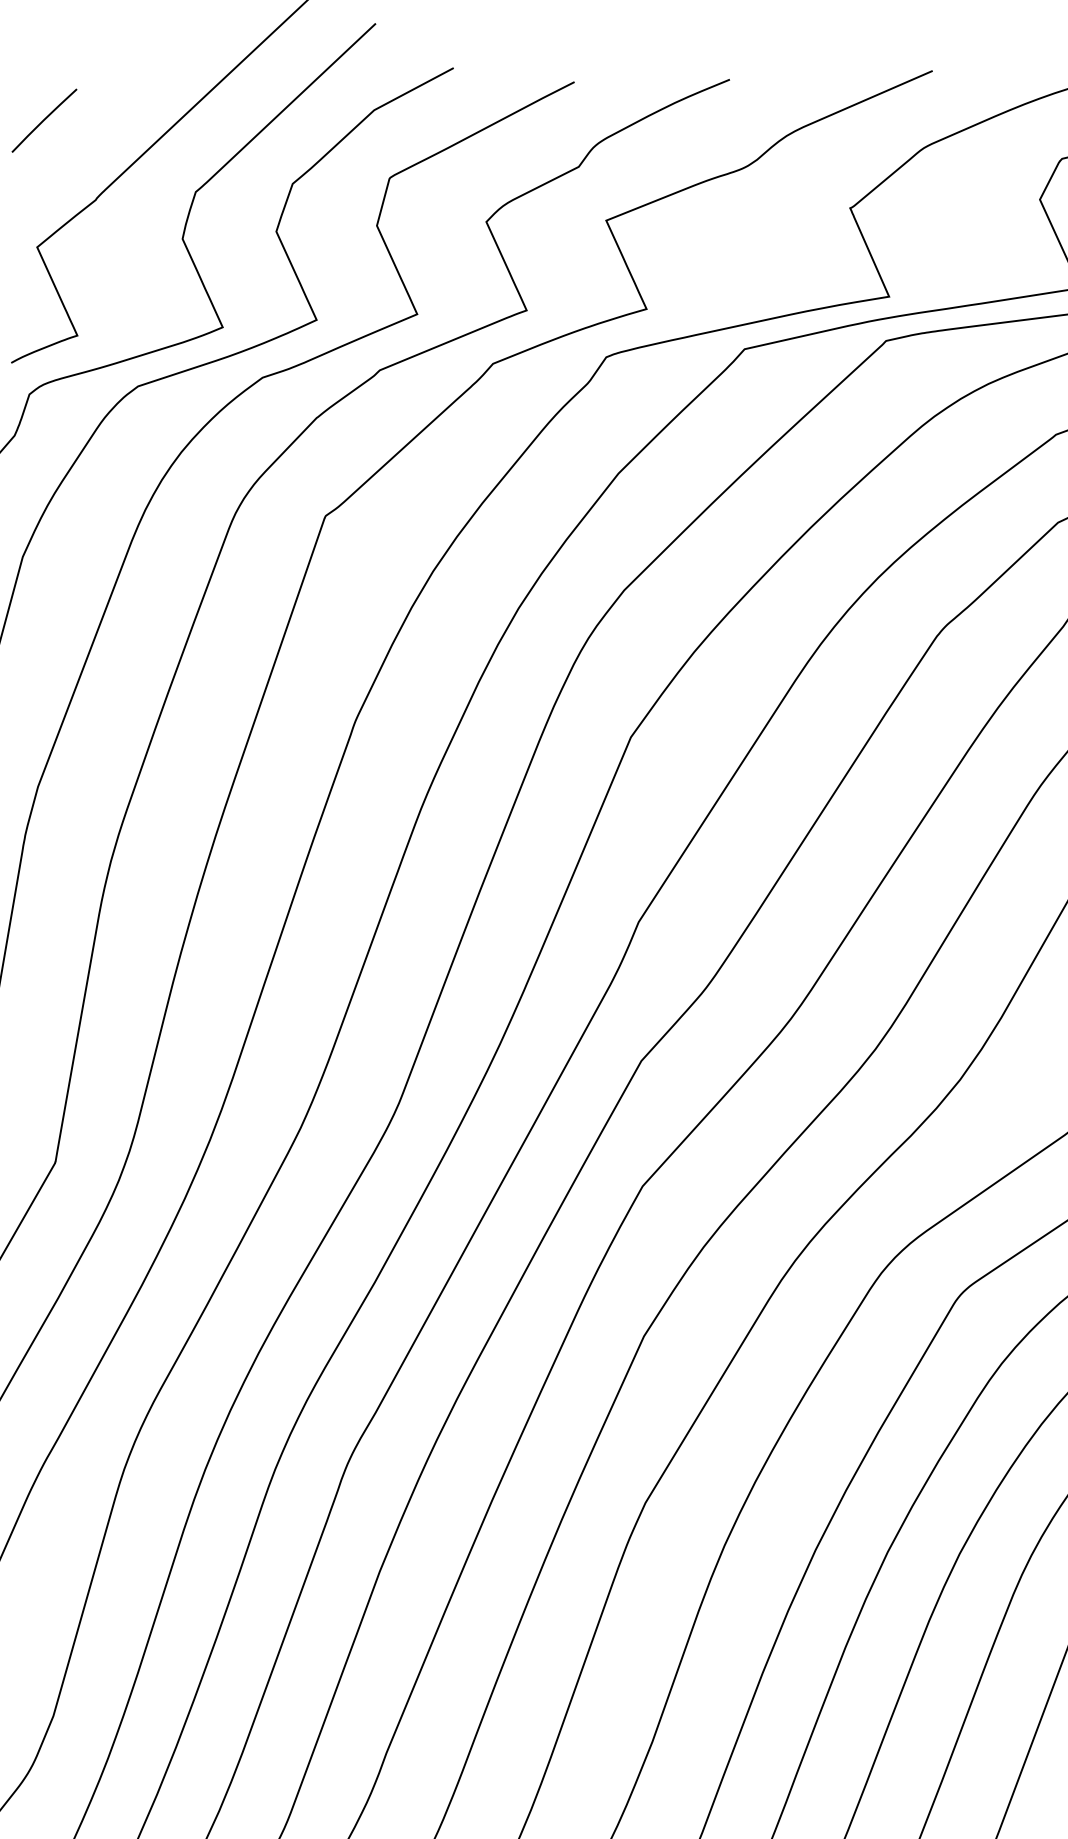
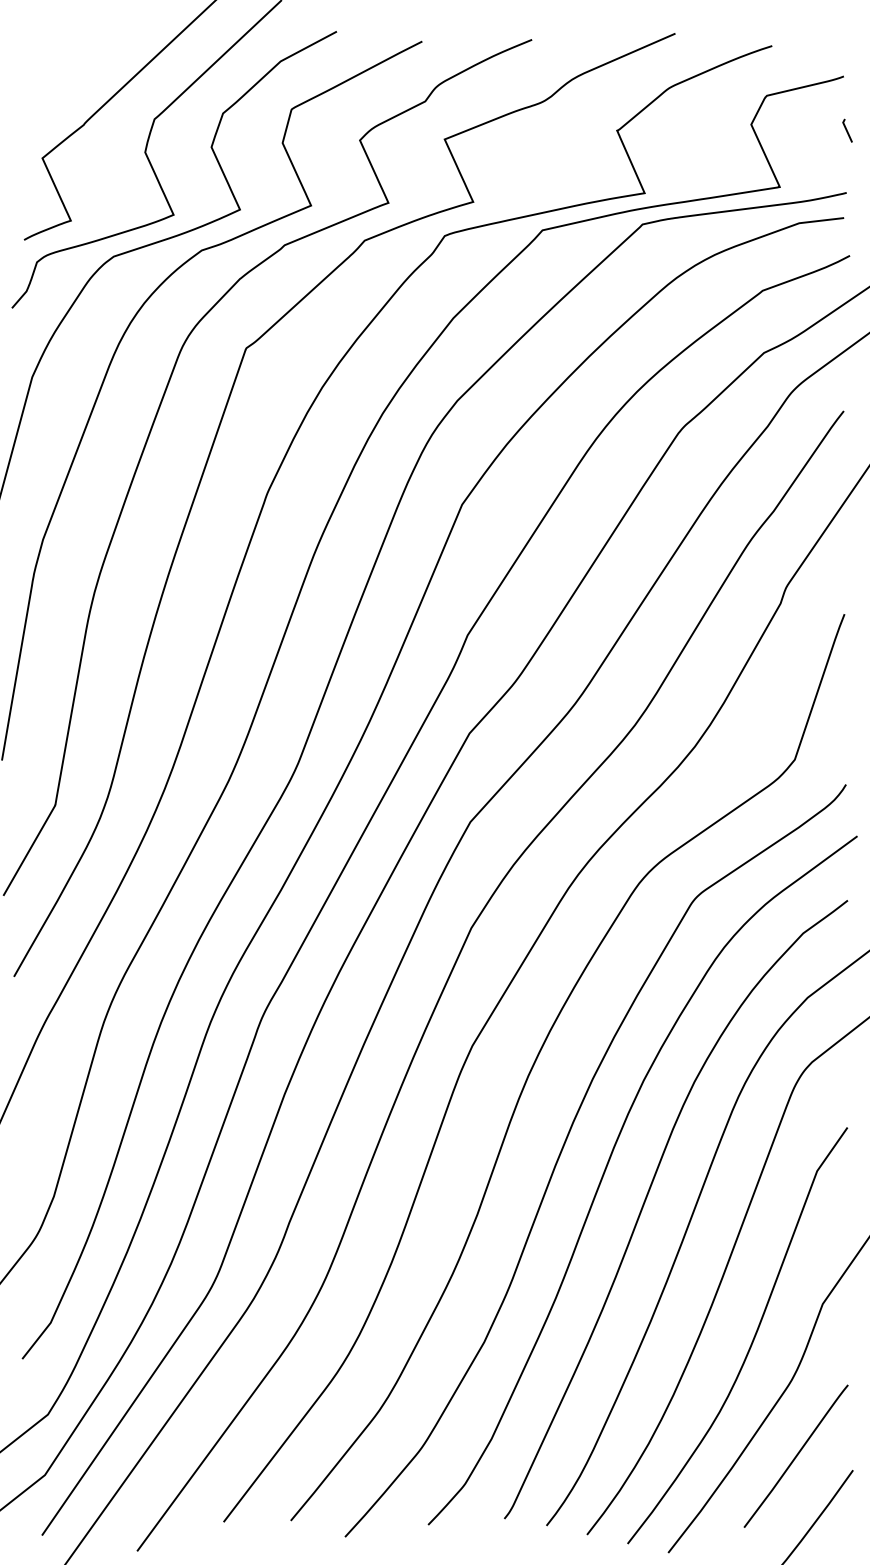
line: (44, 120) -> (47, 68), removed

